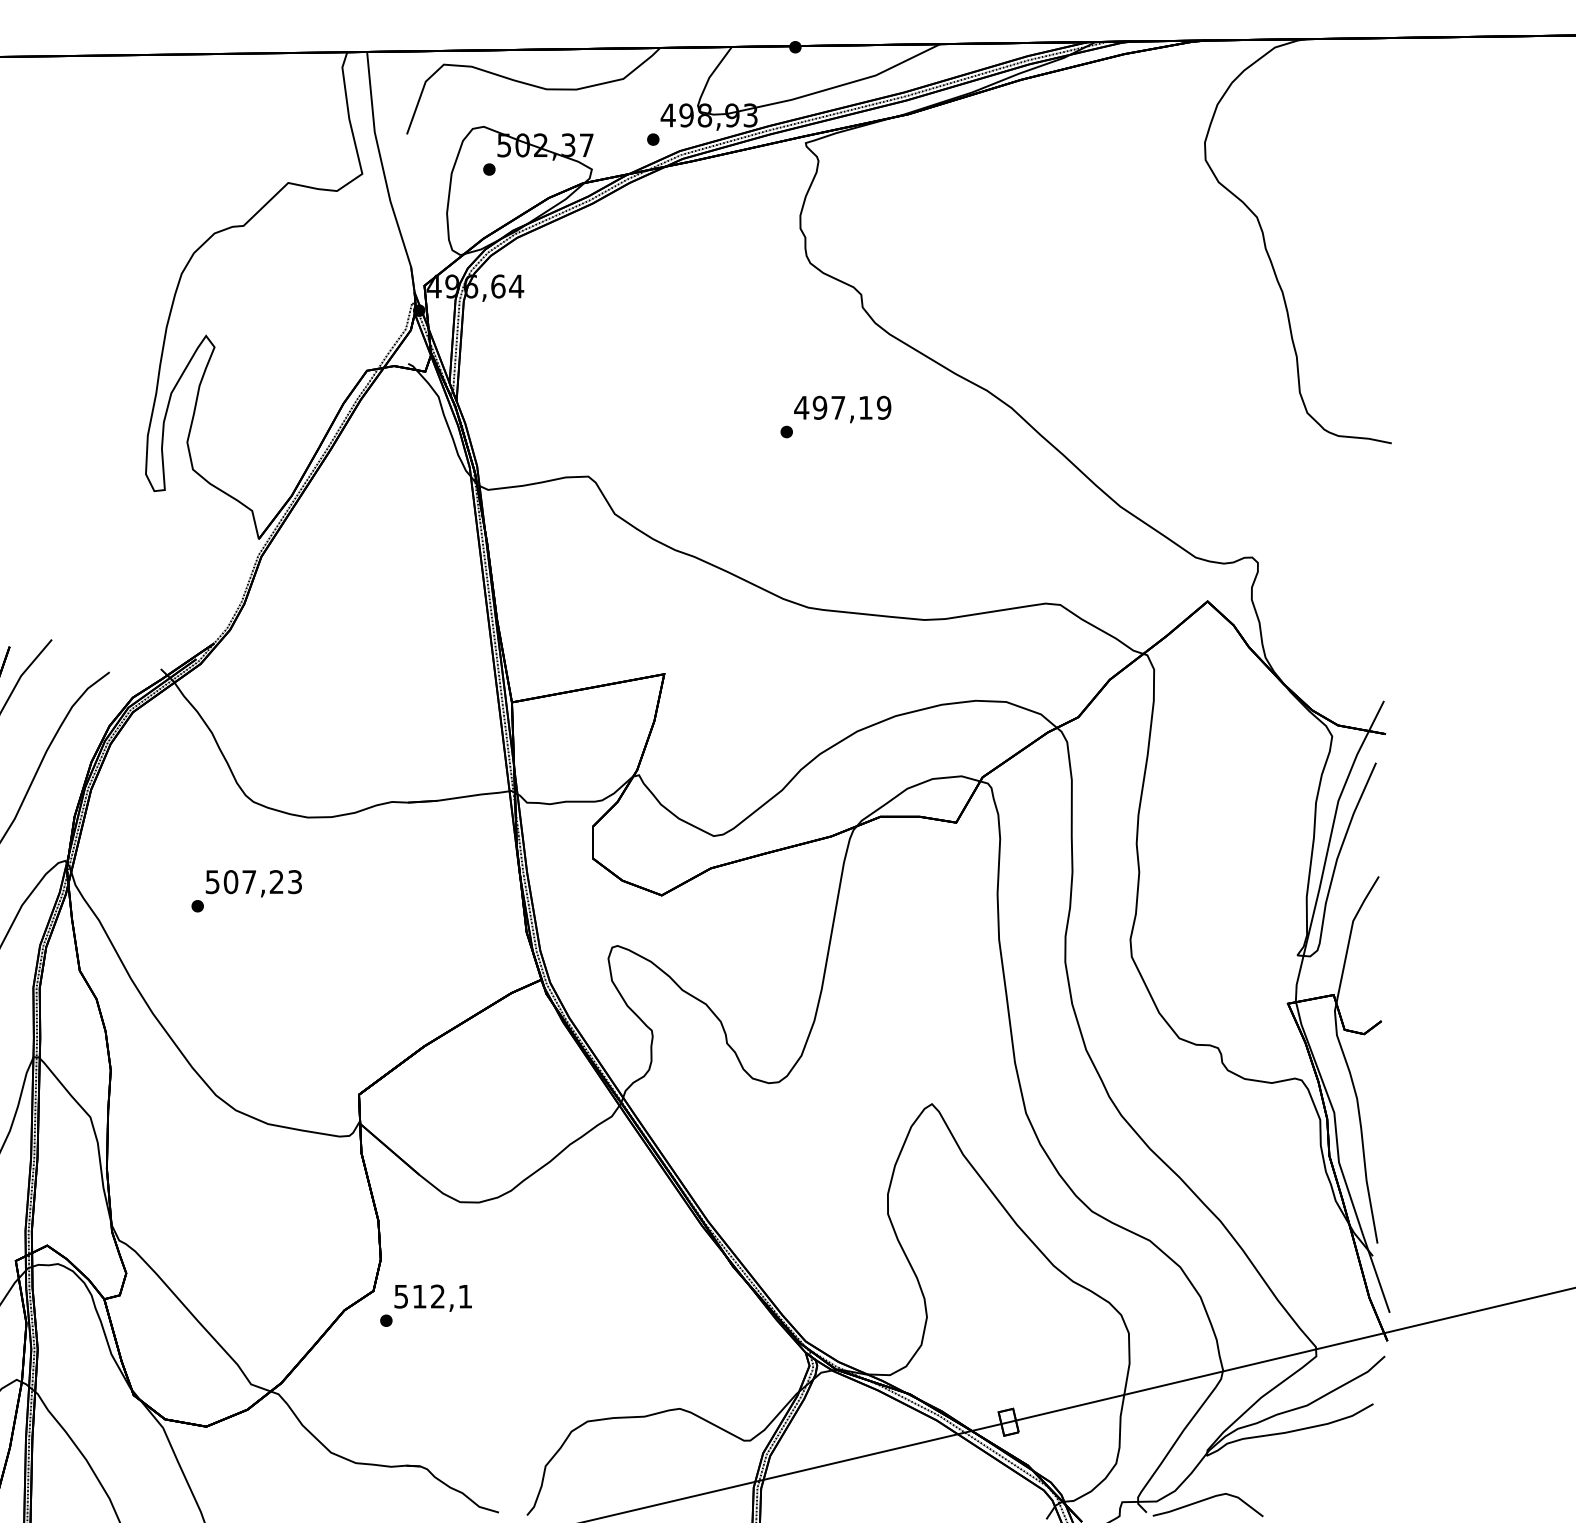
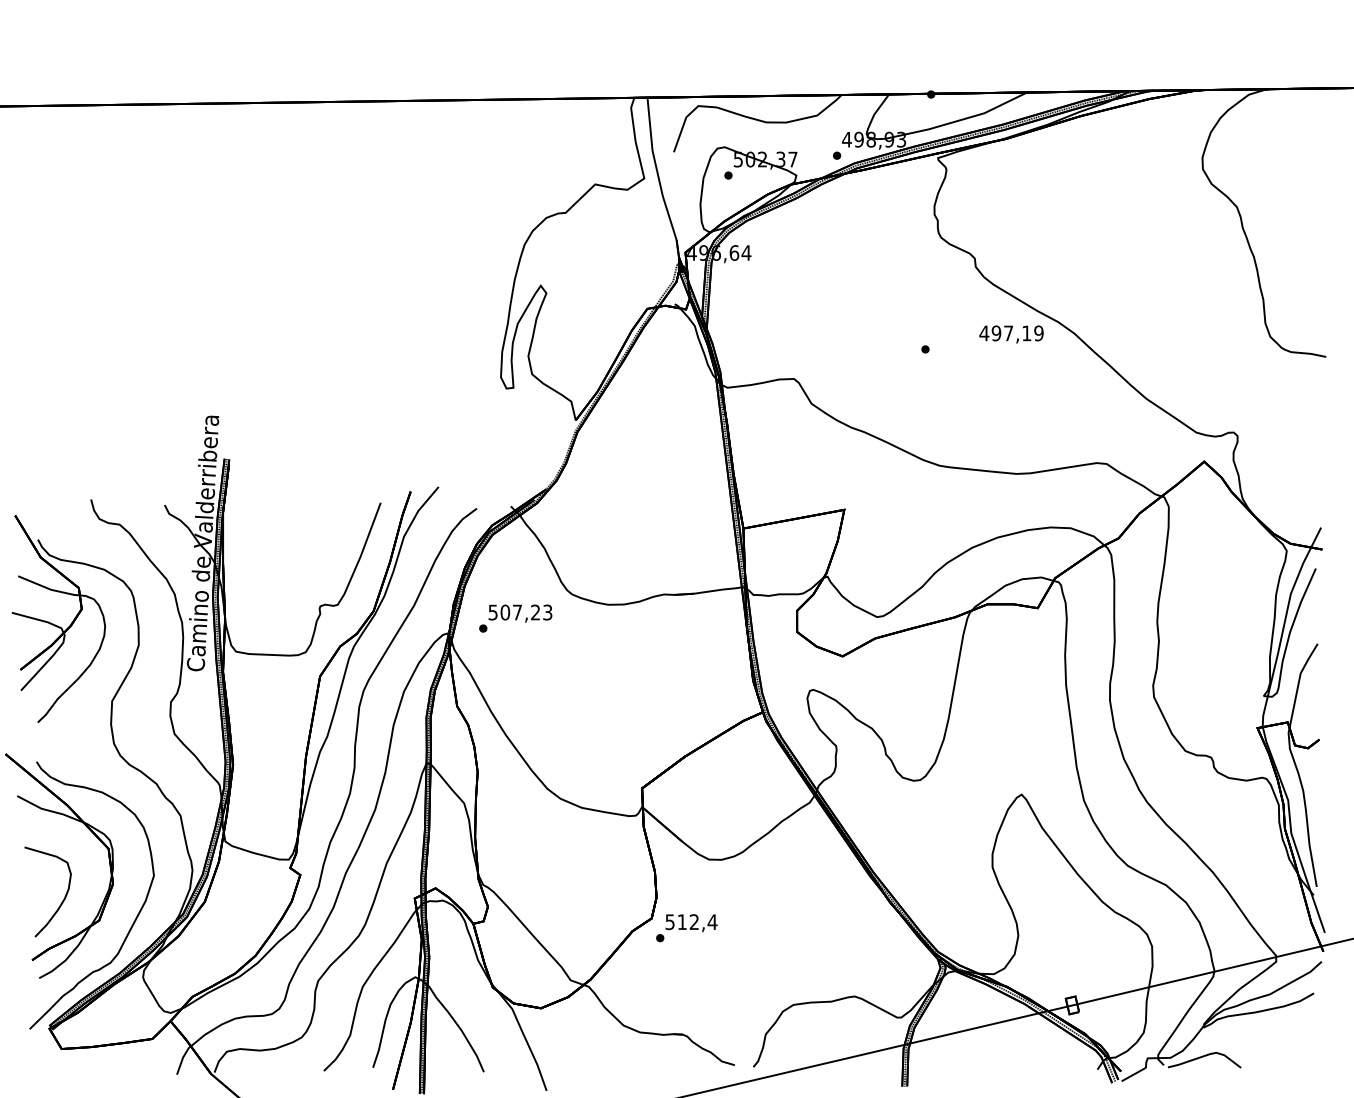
text: (842, 409) -> (1011, 334), moved
text: (246, 891) -> (515, 618), moved
text: (465, 1295) -> (712, 921), 512,1 -> 512,4

